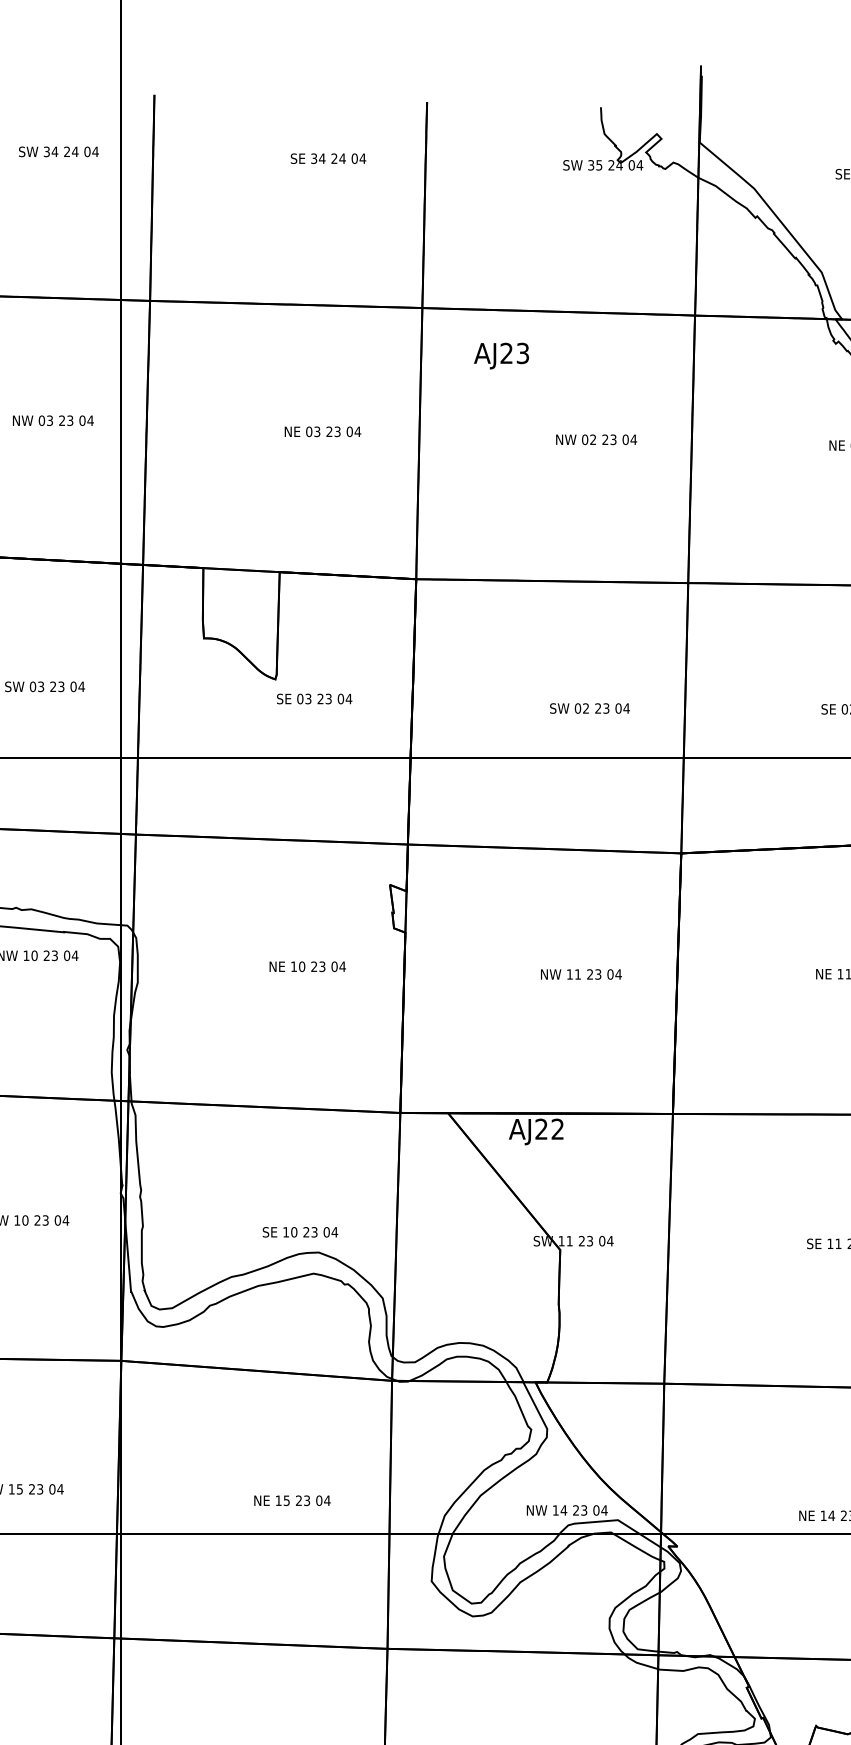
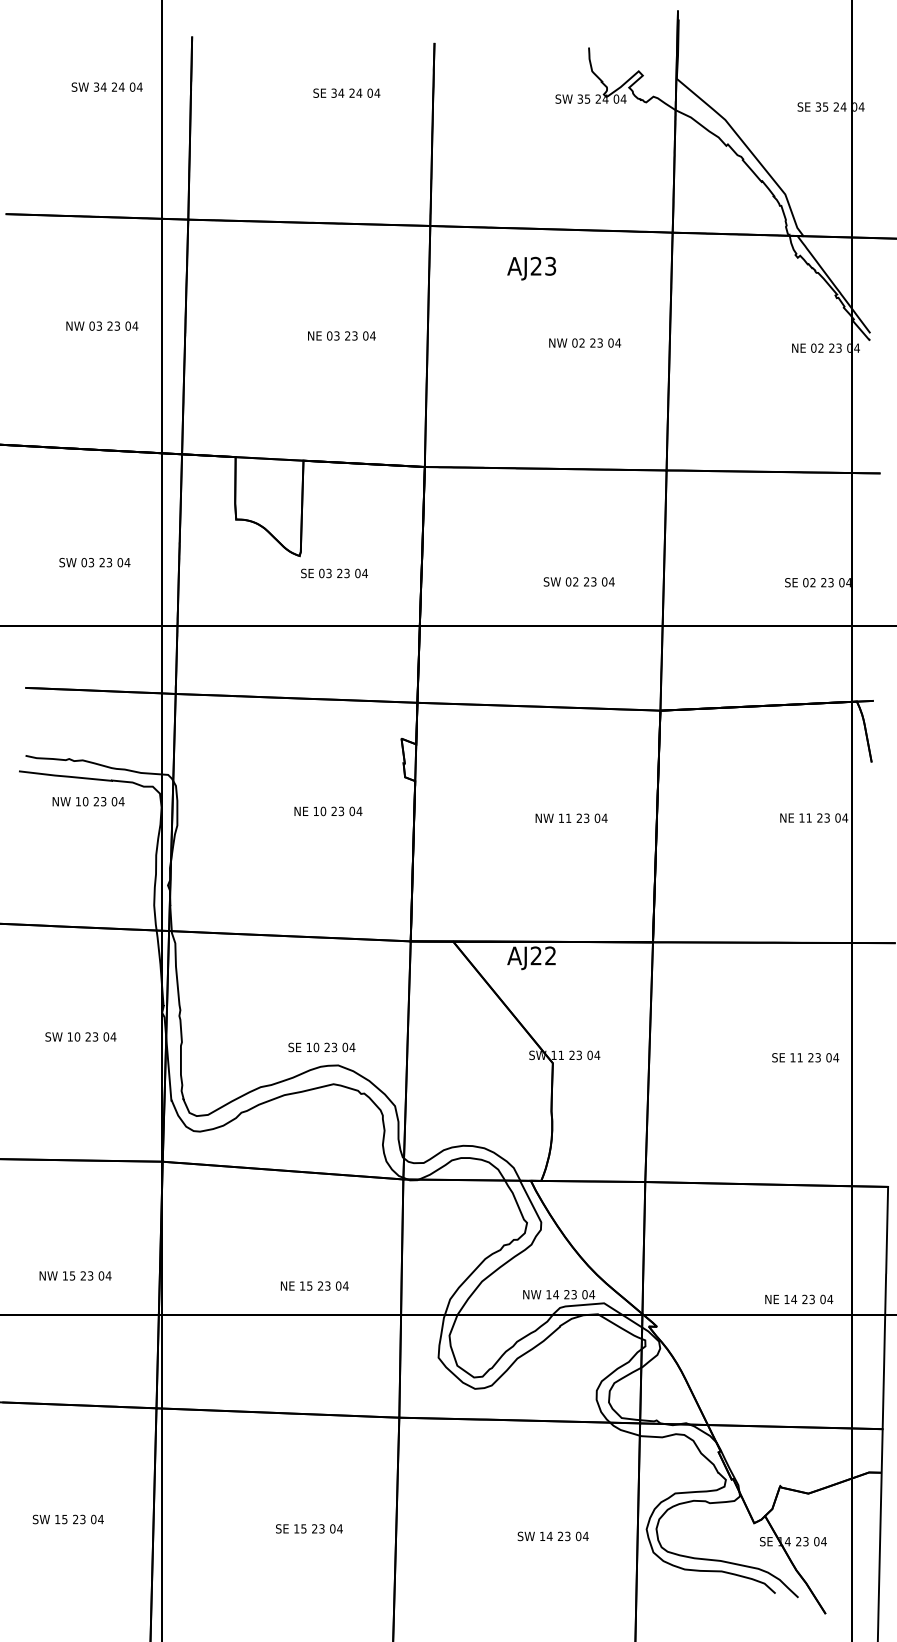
text: (501, 355) -> (531, 268), moved

